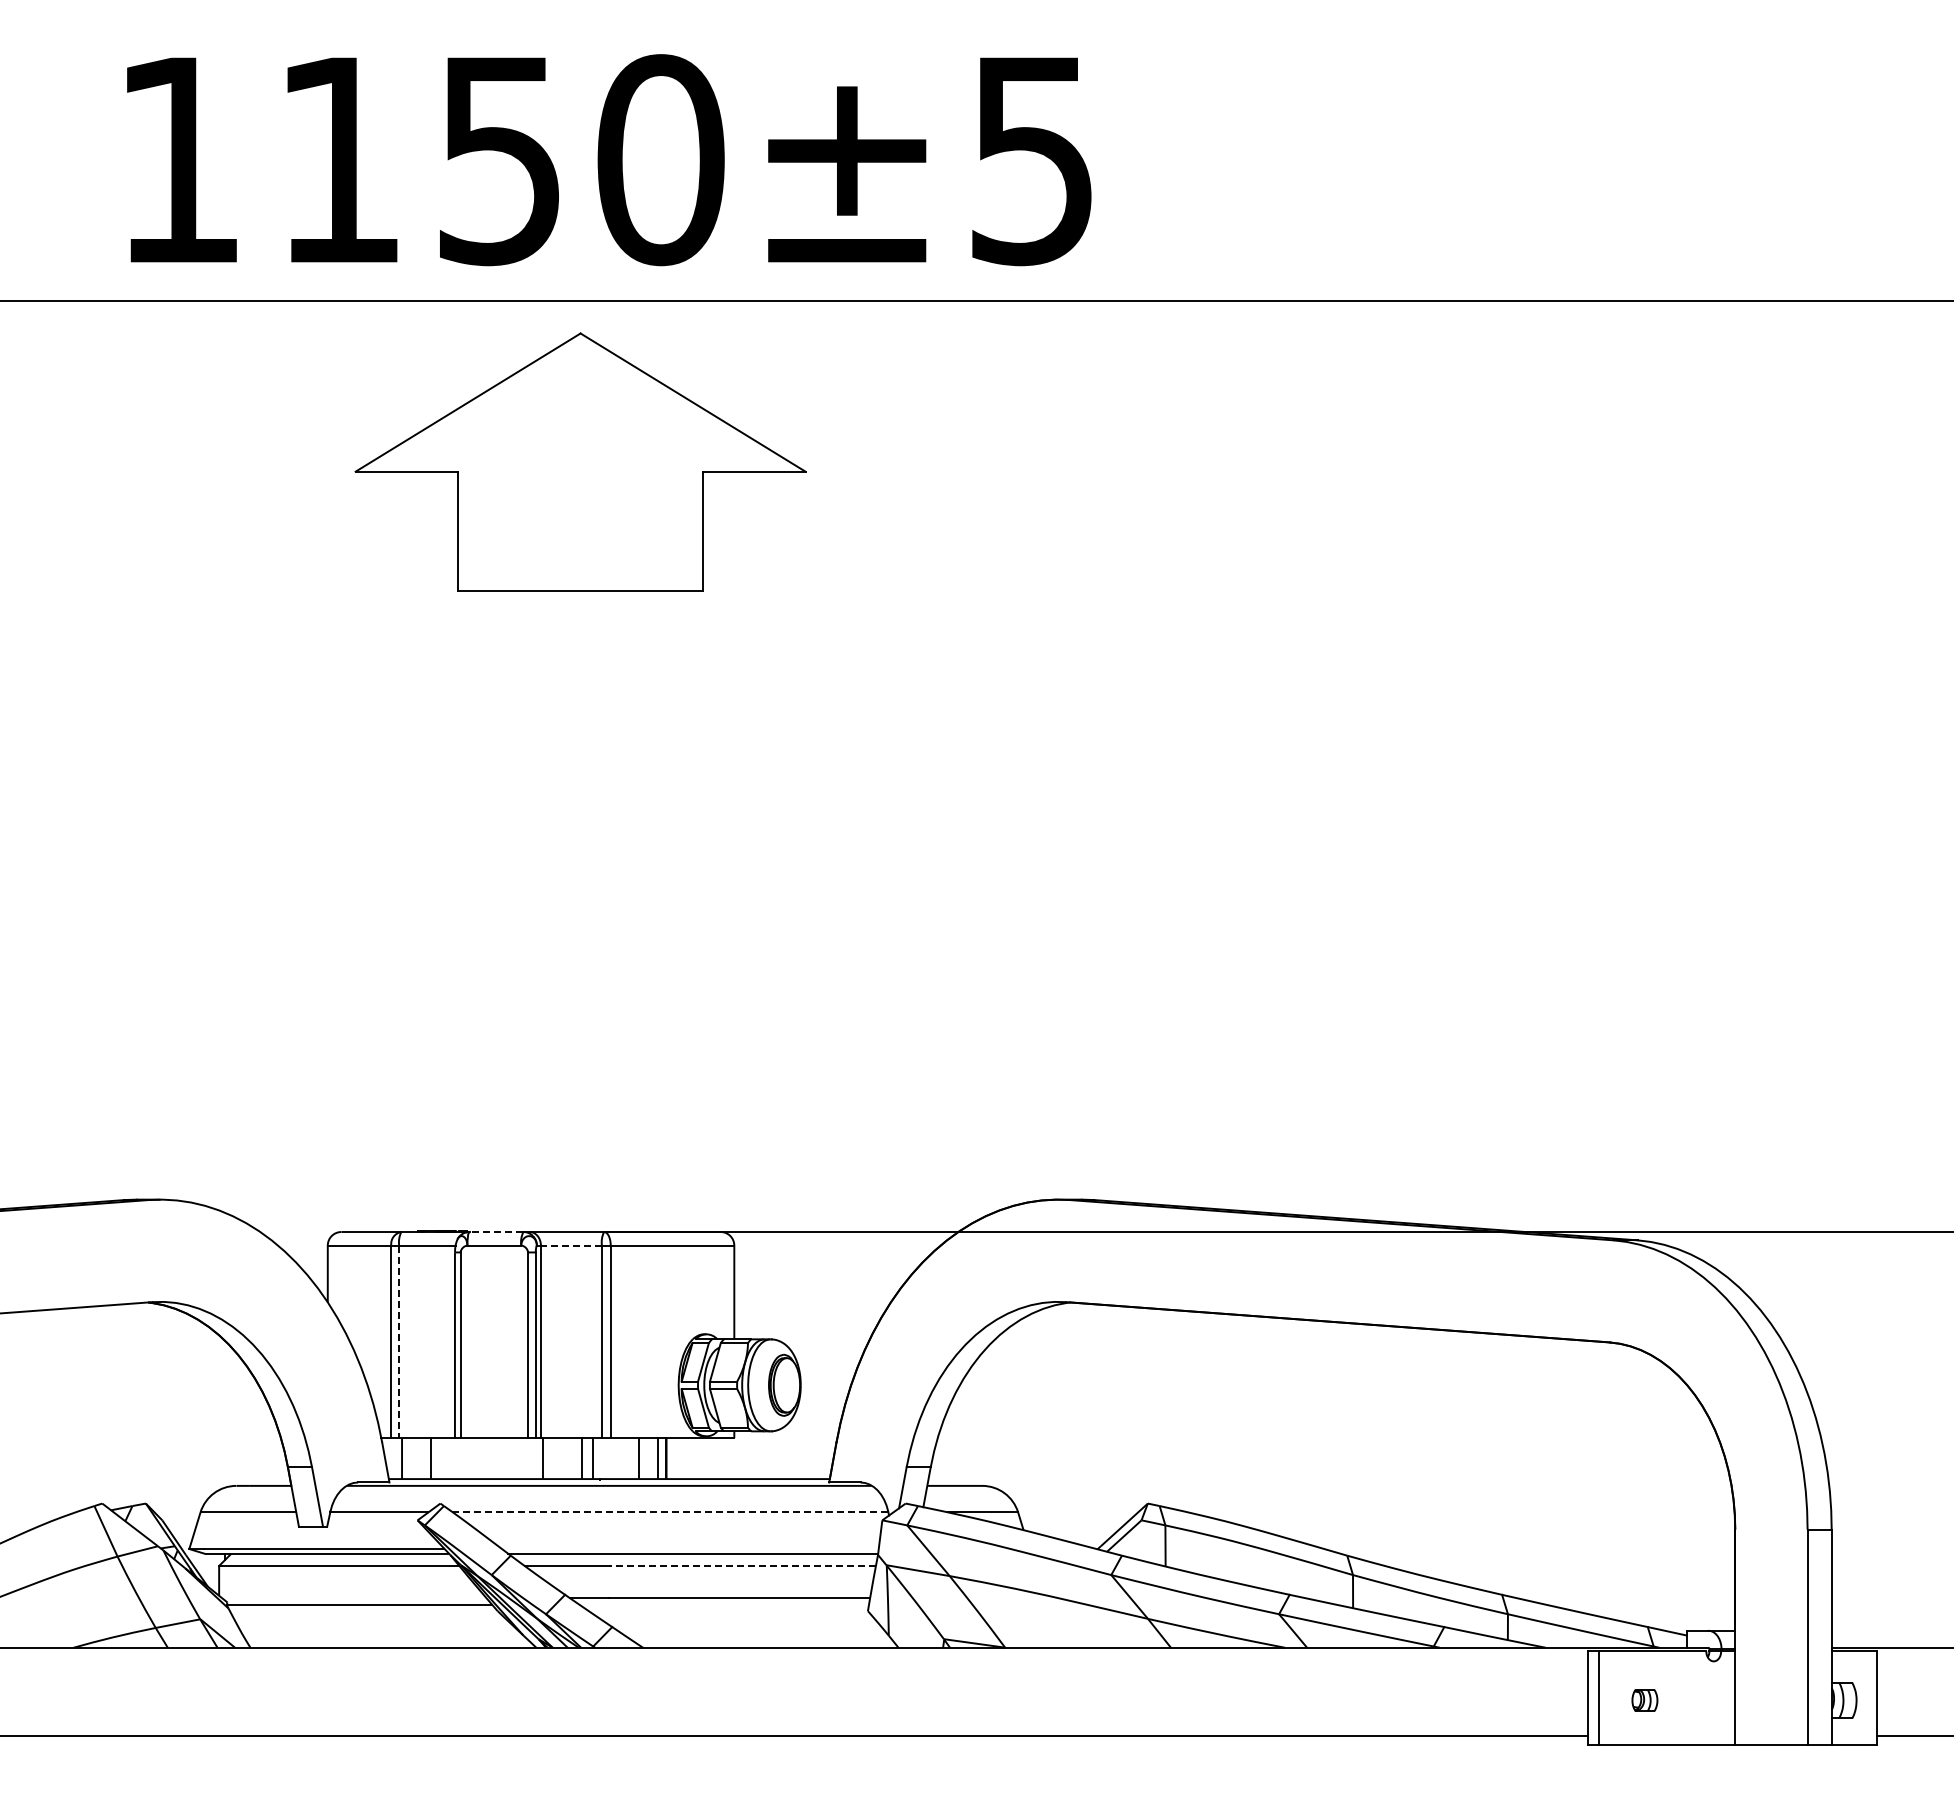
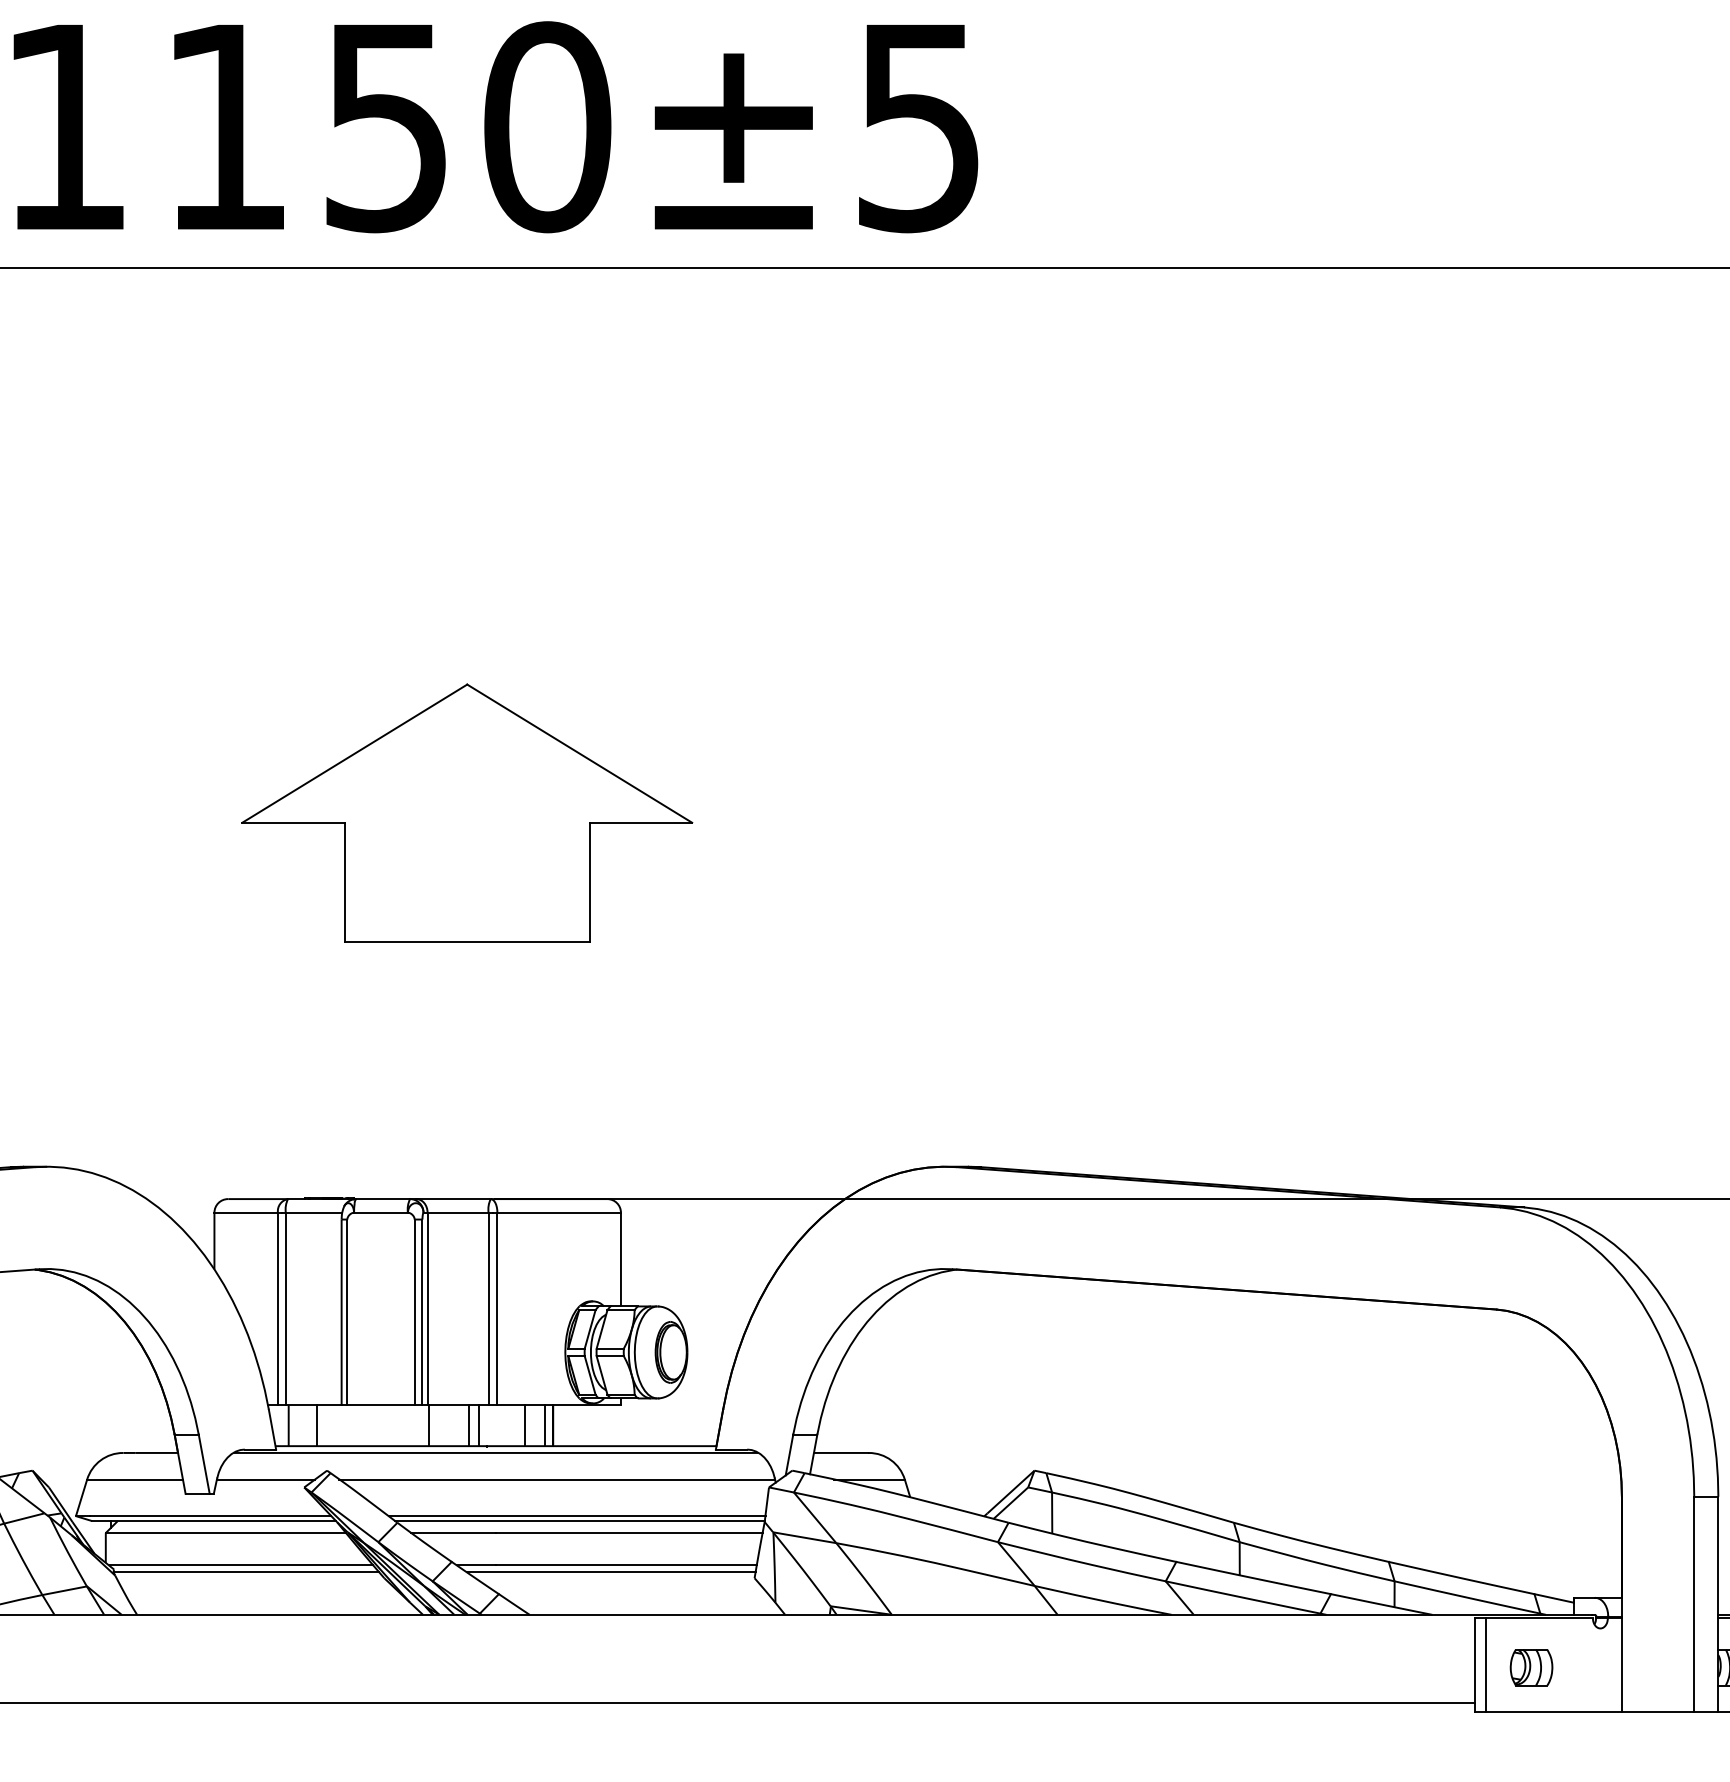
part: (580, 461) -> (467, 812), moved
line: (496, 1232) -> (383, 1199), dashed -> solid
line: (571, 1245) -> (458, 1212), dashed -> solid
line: (399, 1342) -> (286, 1309), dashed -> solid
line: (670, 1512) -> (557, 1479), dashed -> solid
line: (689, 1549) -> (576, 1516), added
line: (742, 1565) -> (629, 1532), dashed -> solid
line: (353, 1598) -> (240, 1565), added
line: (724, 1605) -> (611, 1572), added
part: (1644, 1700) -> (1531, 1667), size x1.67

